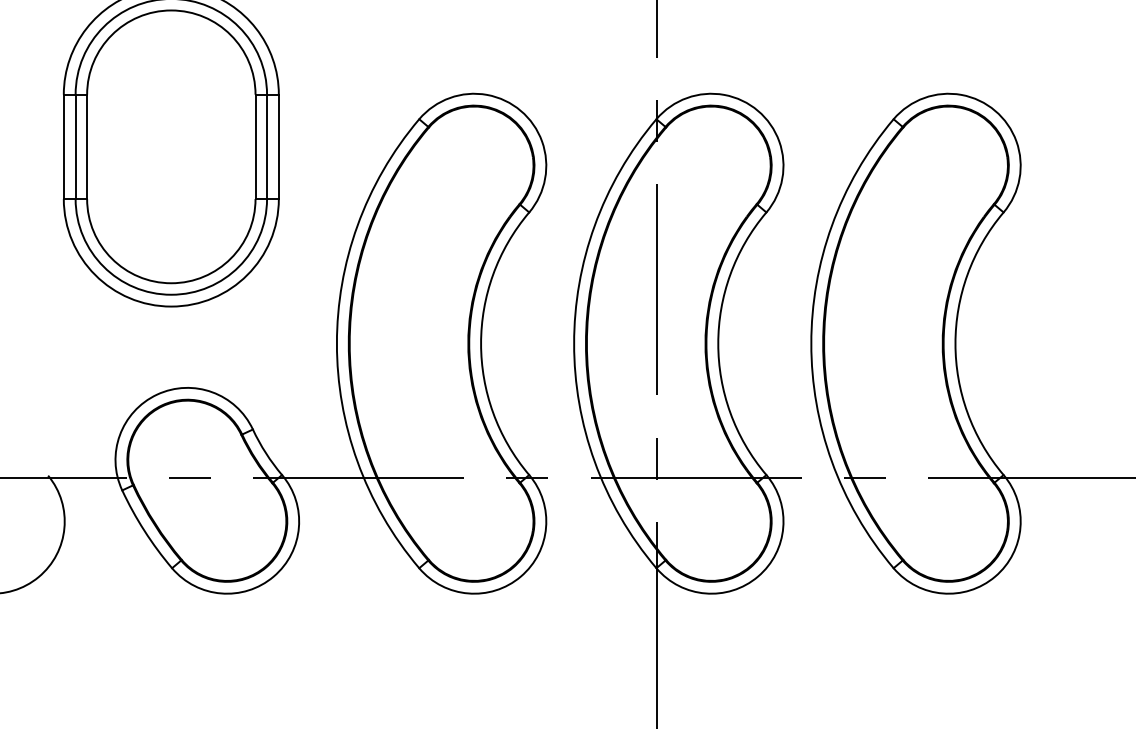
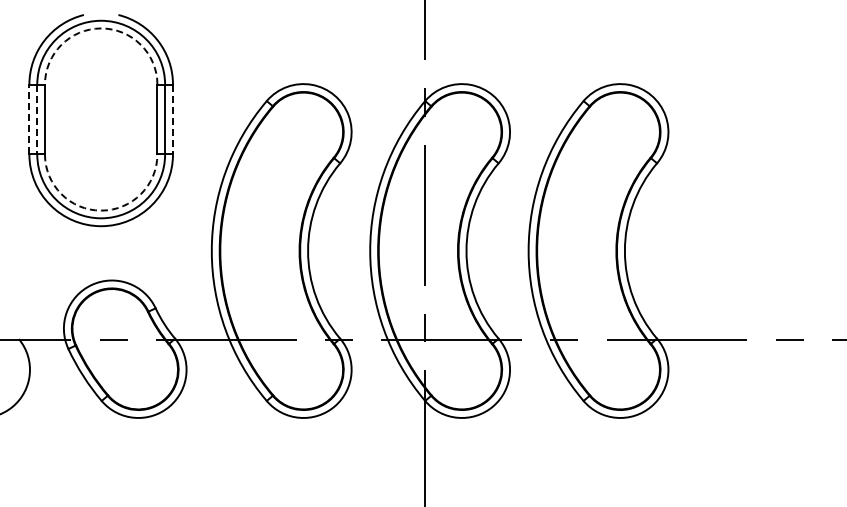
arc: (171, 10) -> (101, 28), solid -> dashed
line: (63, 146) -> (29, 119), solid -> dashed
line: (75, 146) -> (37, 119), solid -> dashed
line: (279, 146) -> (173, 119), solid -> dashed
arc: (171, 283) -> (101, 210), solid -> dashed

